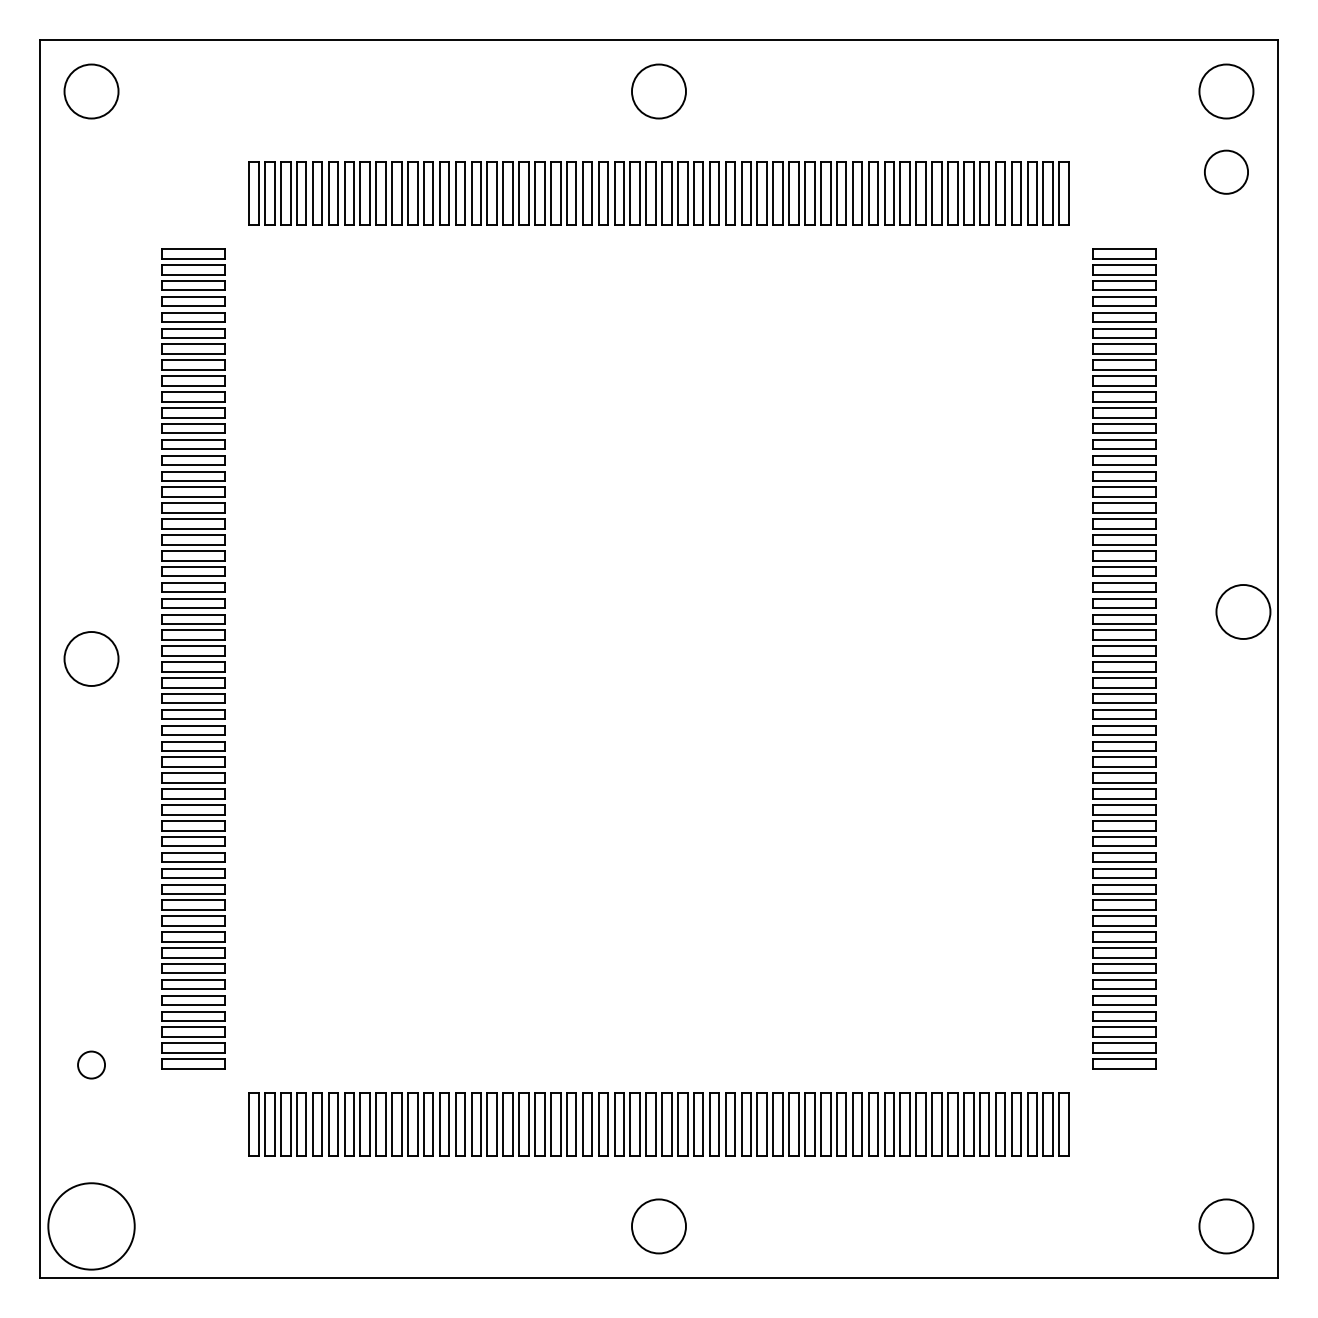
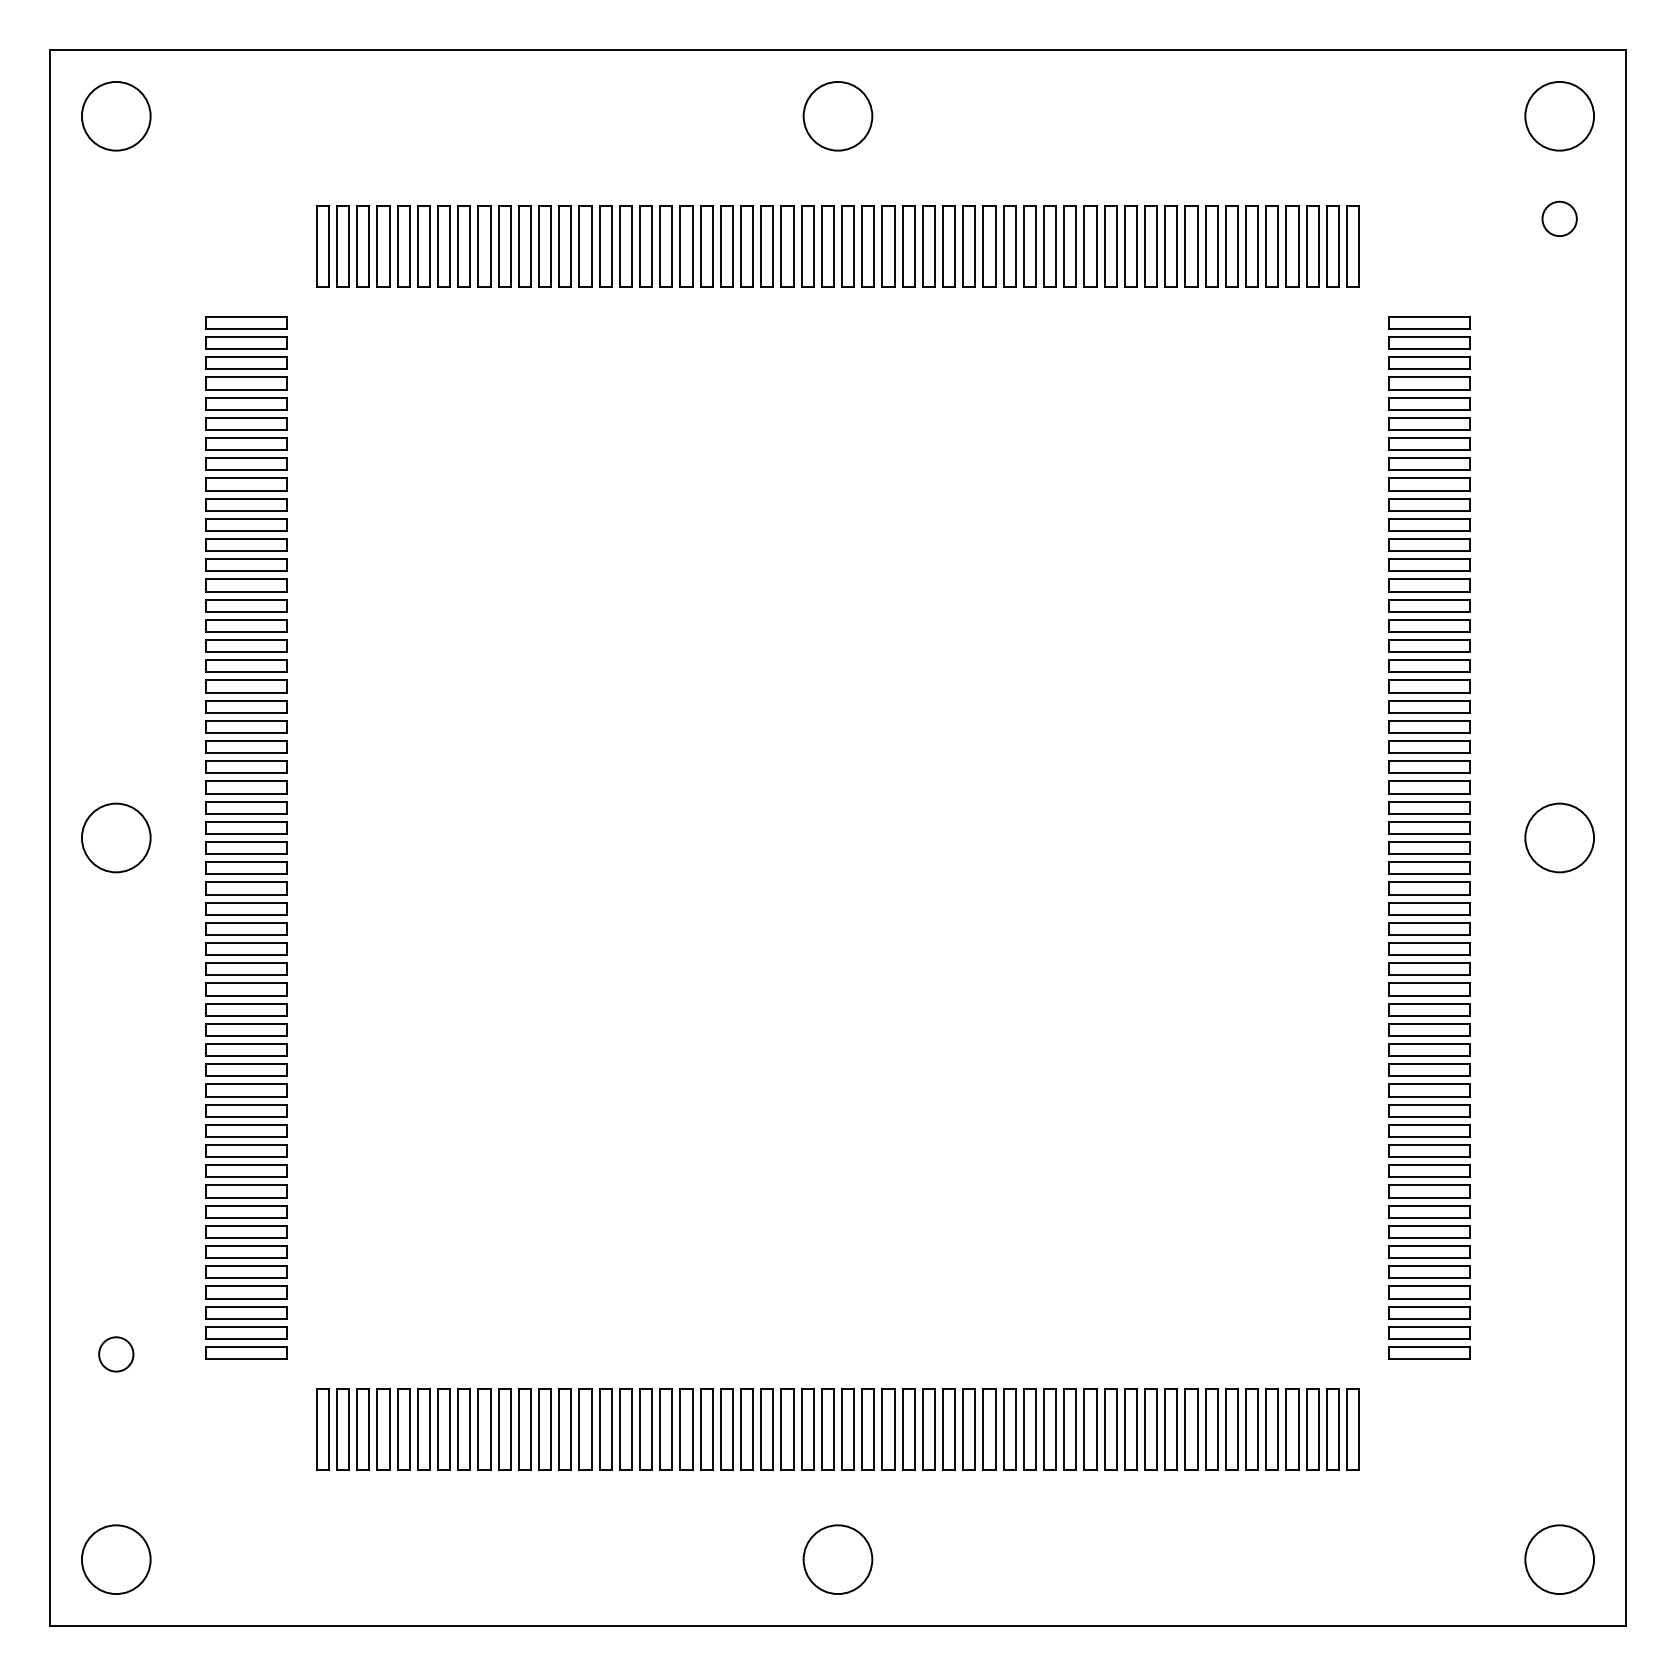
circle: (1225, 171) -> (1558, 217), size x0.62
circle: (1243, 611) -> (1559, 837), moved
circle: (91, 1226) -> (116, 1559), size x0.62

